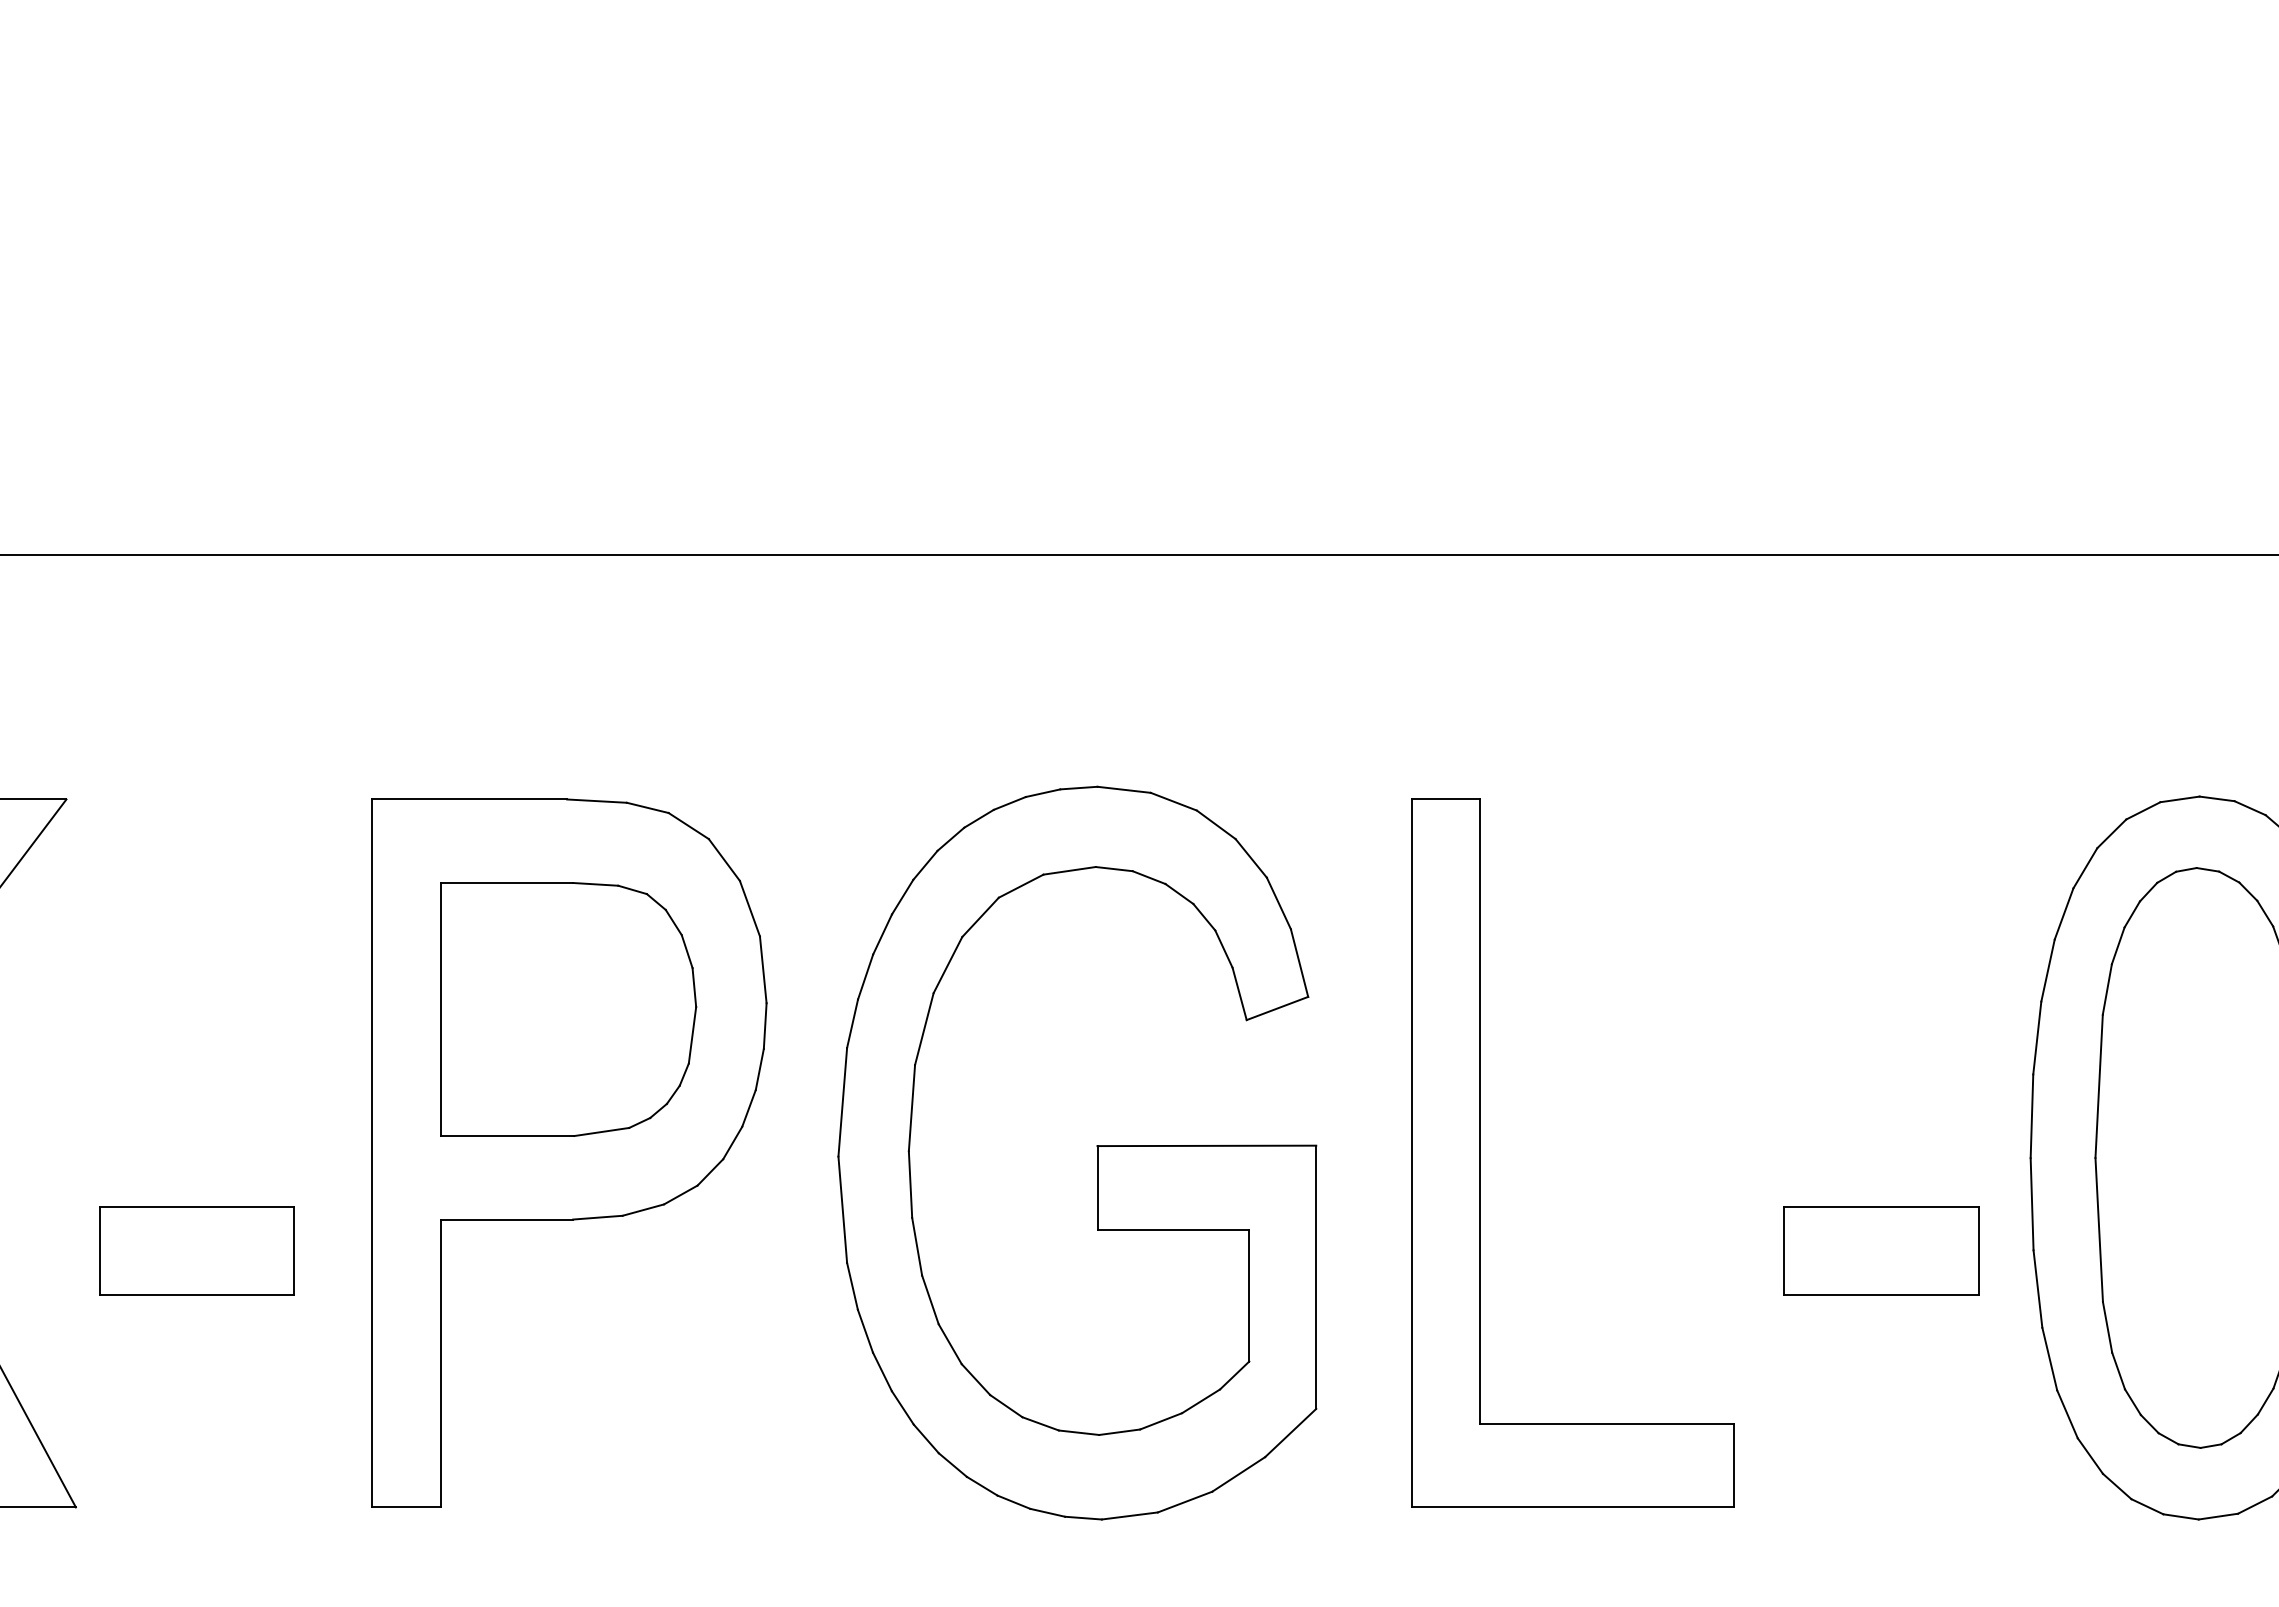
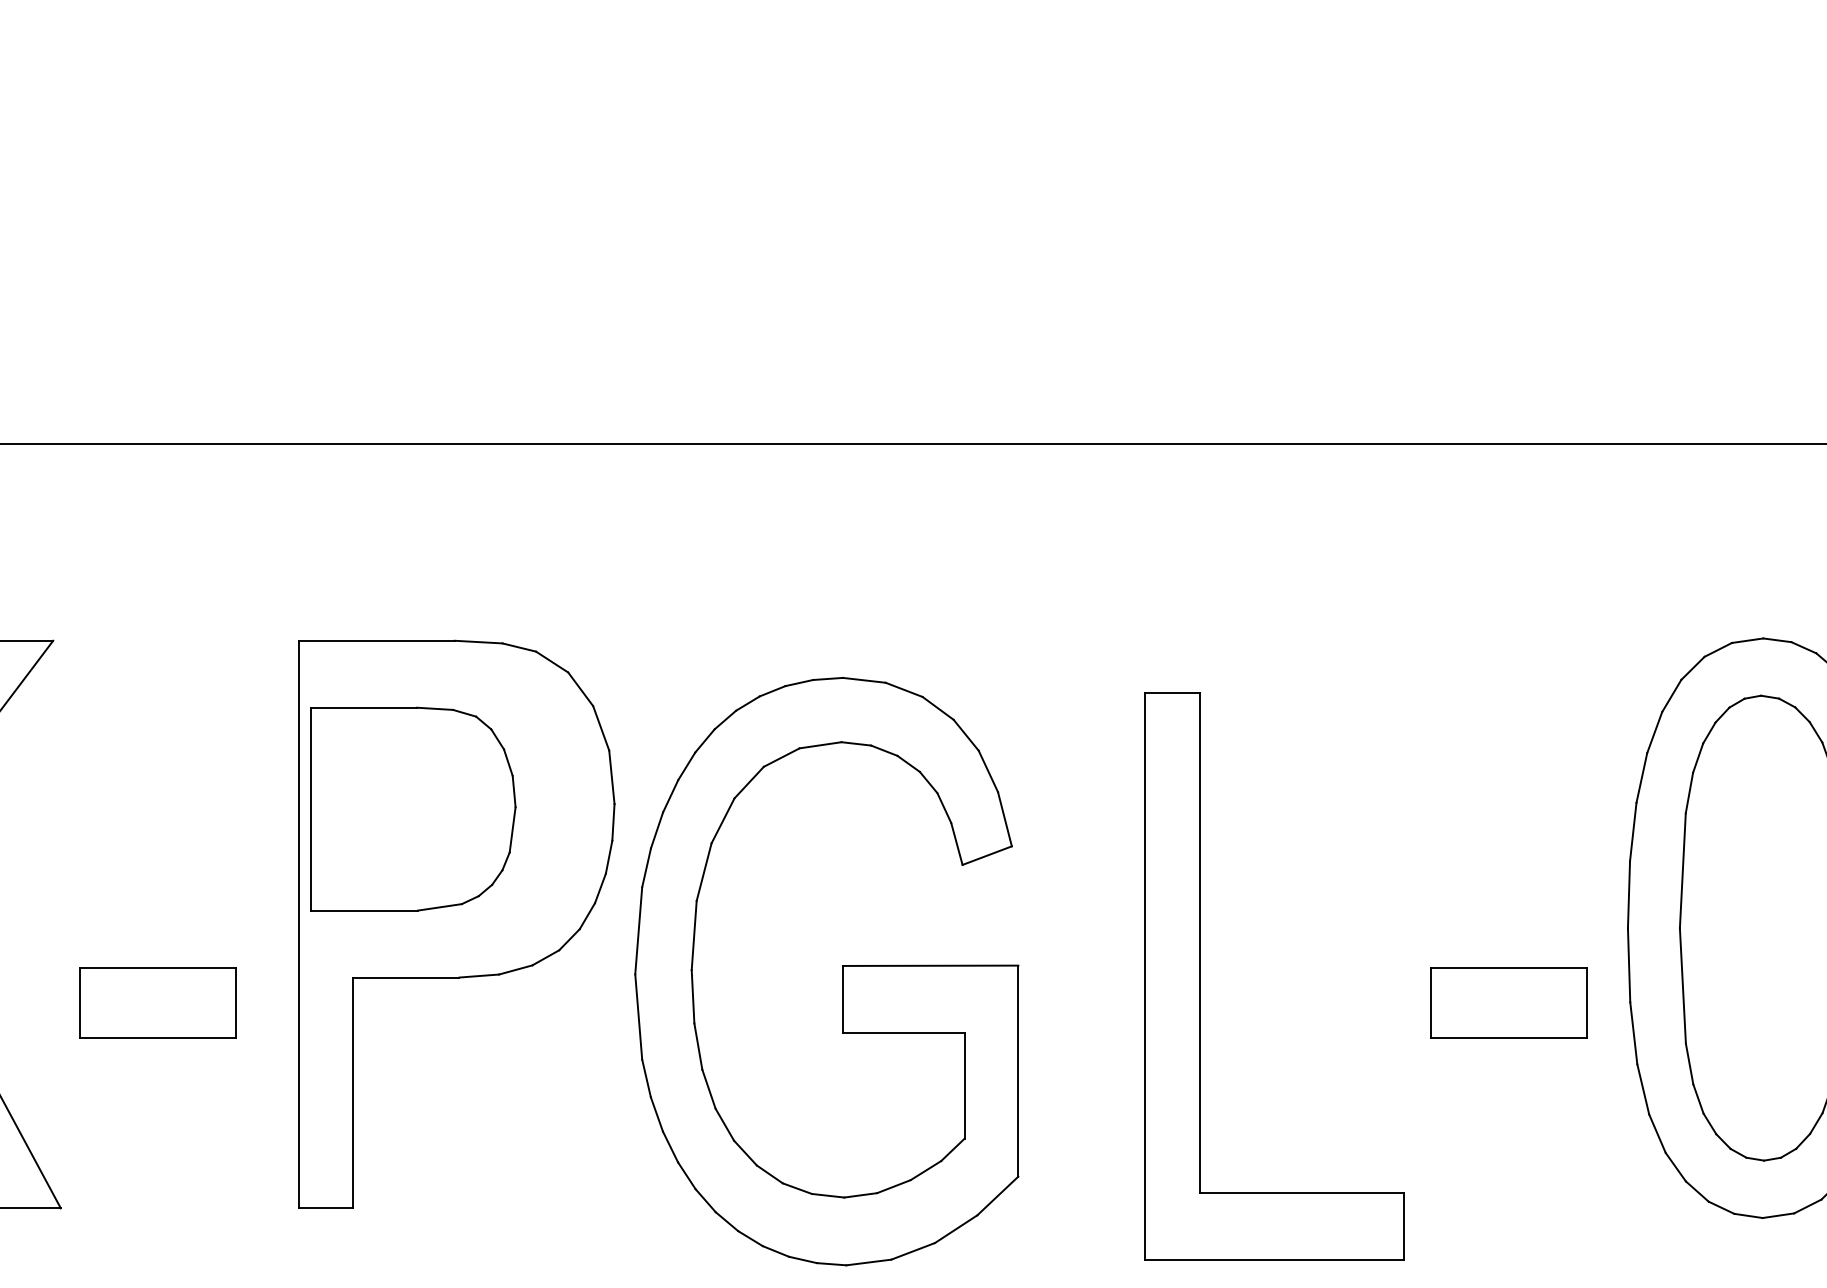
part: (568, 1009) -> (413, 809), moved
part: (1096, 1146) -> (842, 966), moved
part: (1480, 1152) -> (1200, 975), moved

